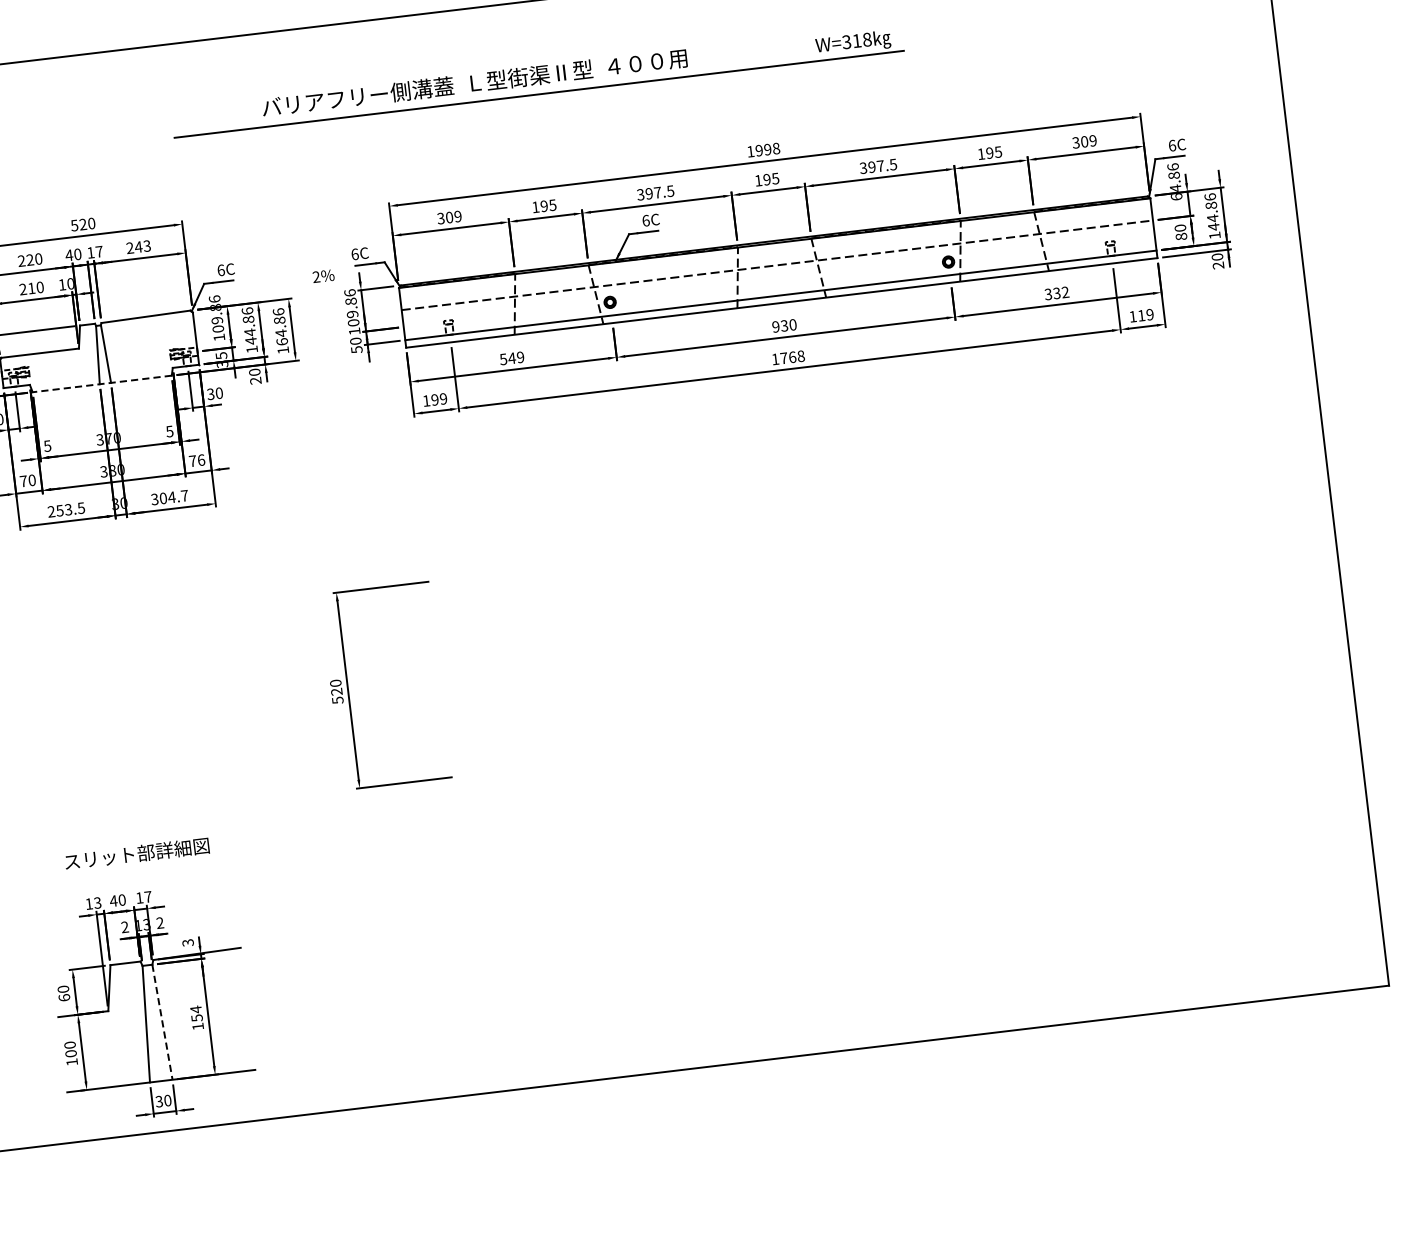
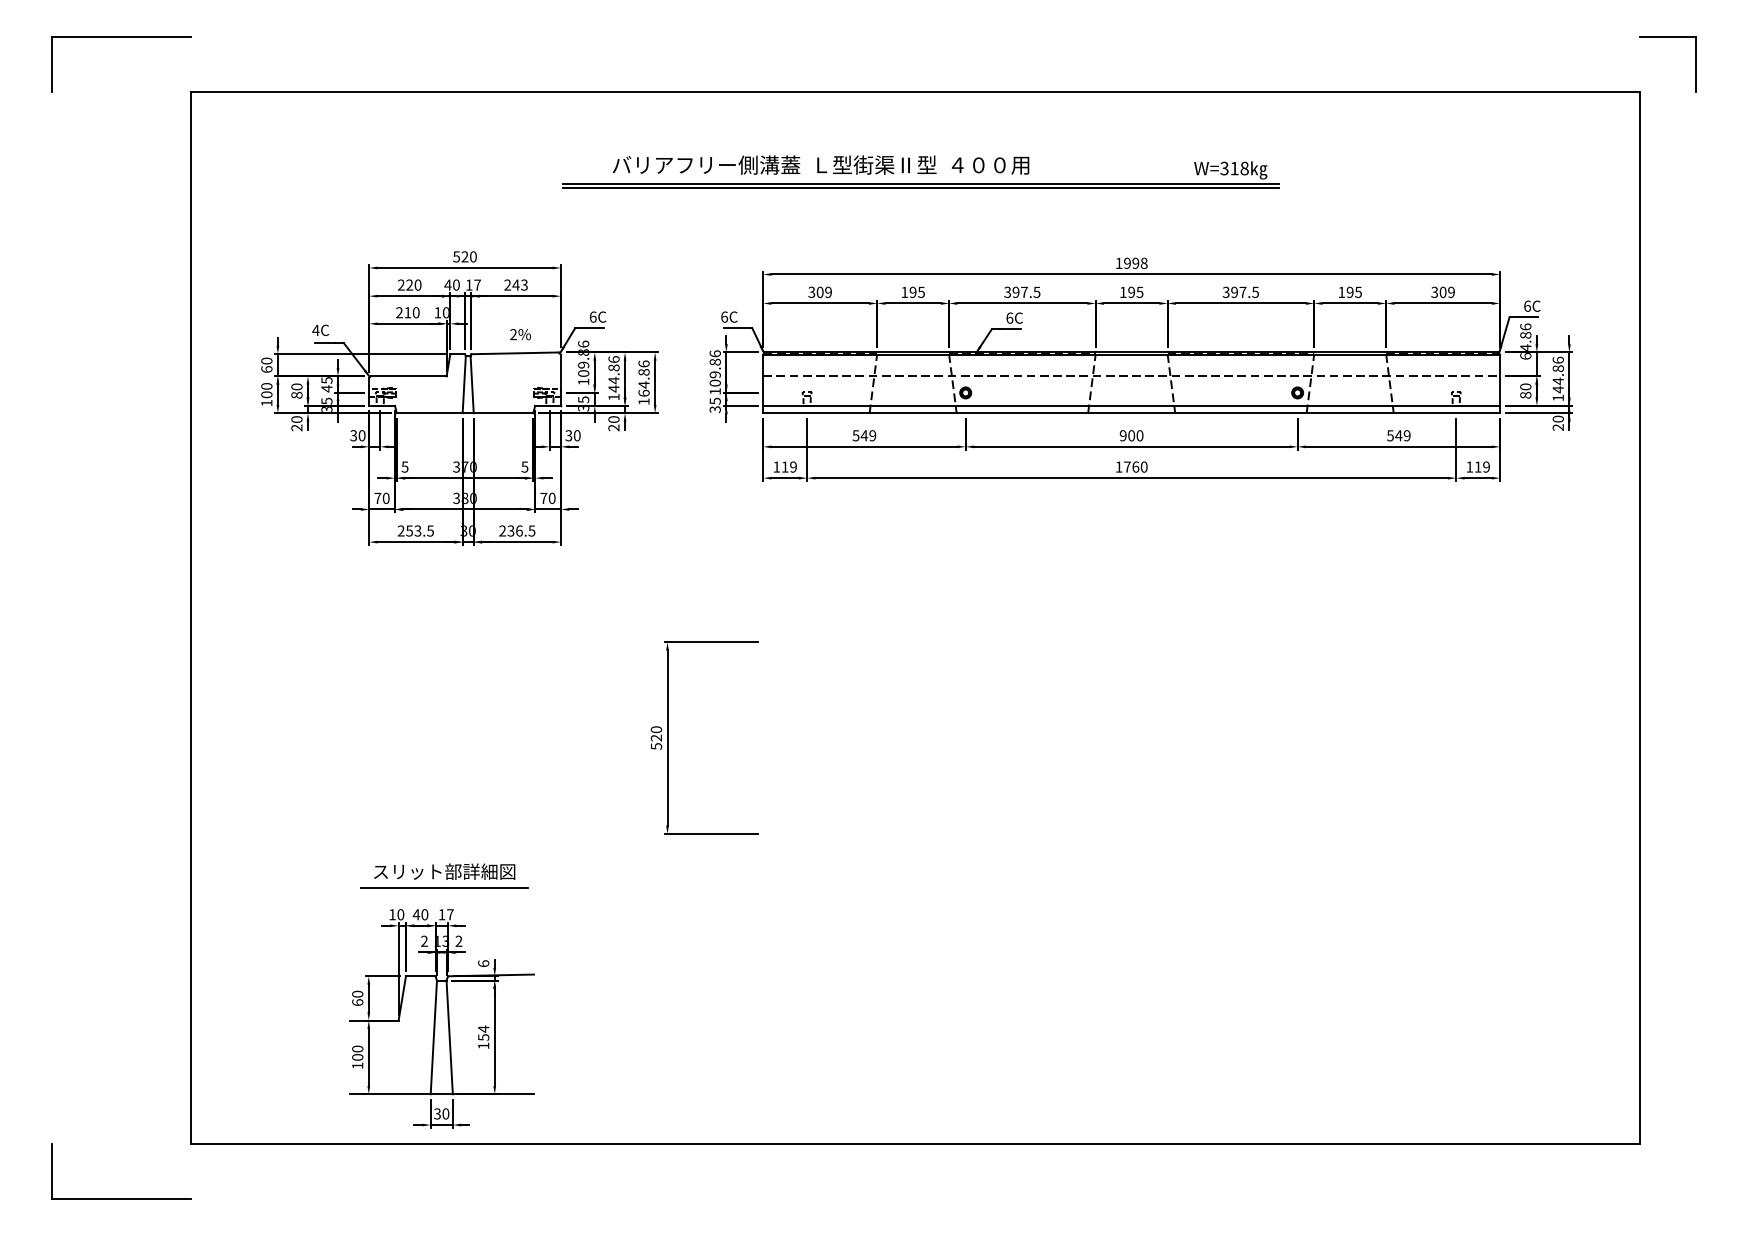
text: (474, 82) -> (820, 164), moved
line: (539, 98) -> (920, 187), added
text: (323, 276) -> (520, 334), moved
text: (1056, 293) -> (1398, 435), 332 -> 549
text: (784, 325) -> (1131, 435), 930 -> 900
text: (355, 344) -> (714, 404), 50 -> 35
text: (800, 356) -> (1143, 467), 1768 -> 1760
line: (101, 384) -> (464, 413), dashed -> solid
text: (434, 399) -> (784, 466), 199 -> 119
text: (200, 459) -> (551, 497), 76 -> 70
text: (169, 497) -> (517, 530), 304.7 -> 236.5
line: (139, 870) -> (444, 888), added
text: (97, 902) -> (400, 914), 13 -> 10
text: (187, 942) -> (483, 963), 3 -> 6
line: (162, 1022) -> (449, 1037), dashed -> solid

